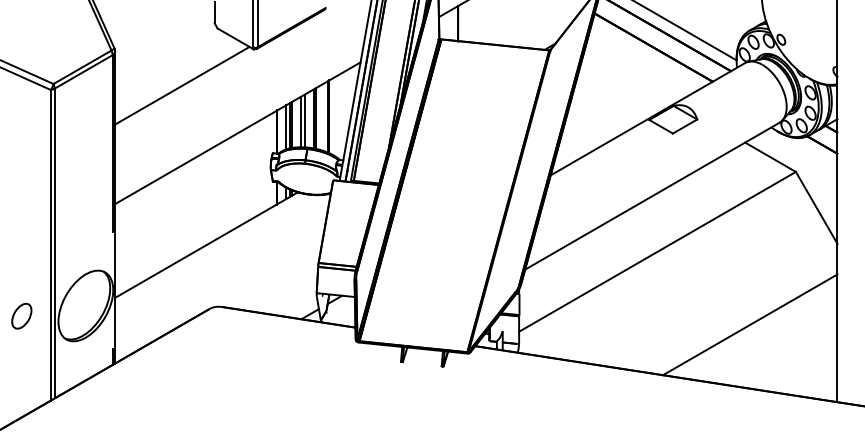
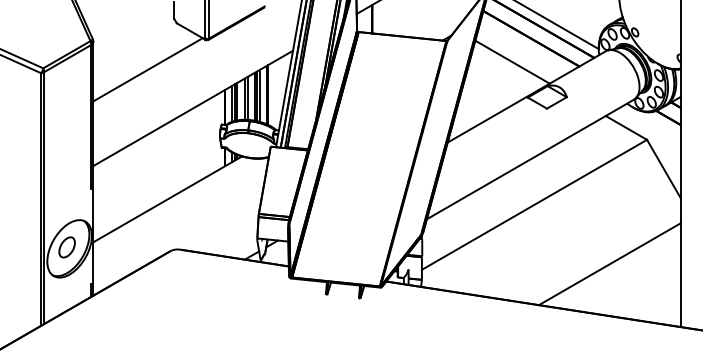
line: (630, 75) -> (512, 61), added
line: (319, 117) -> (259, 95), added
part: (21, 315) -> (66, 246), moved

